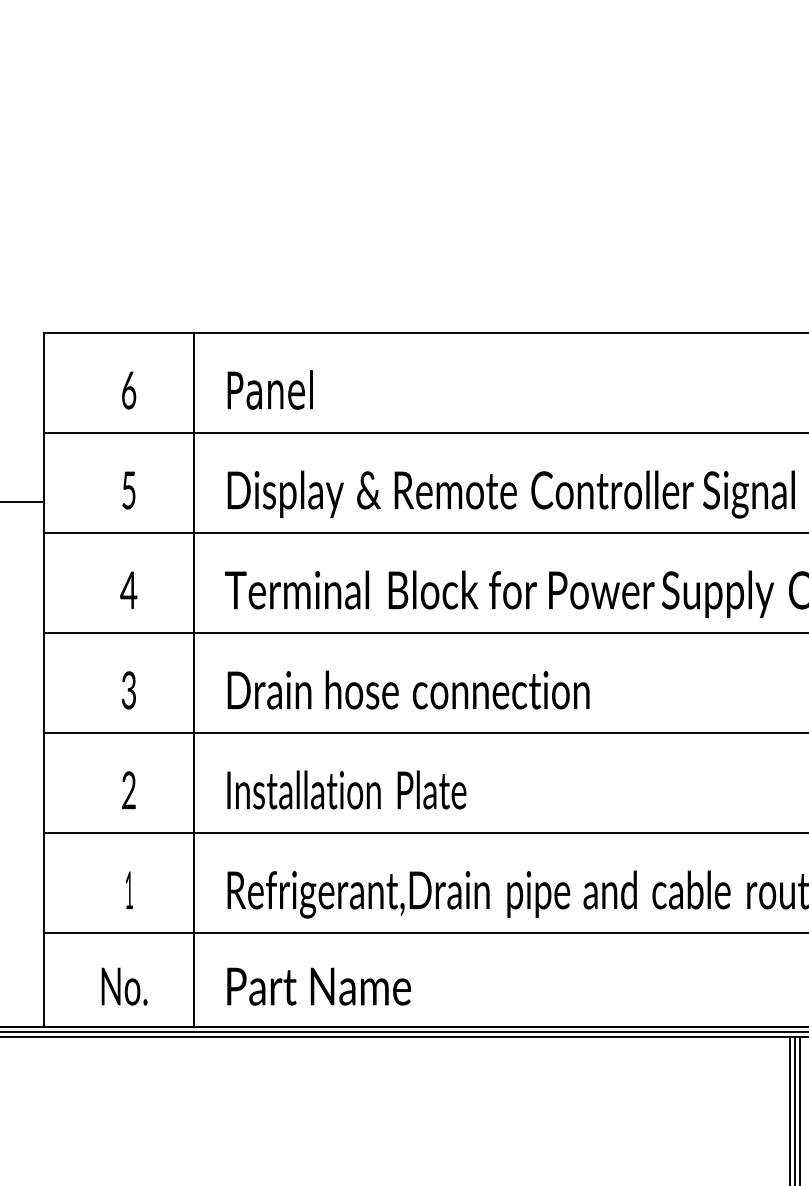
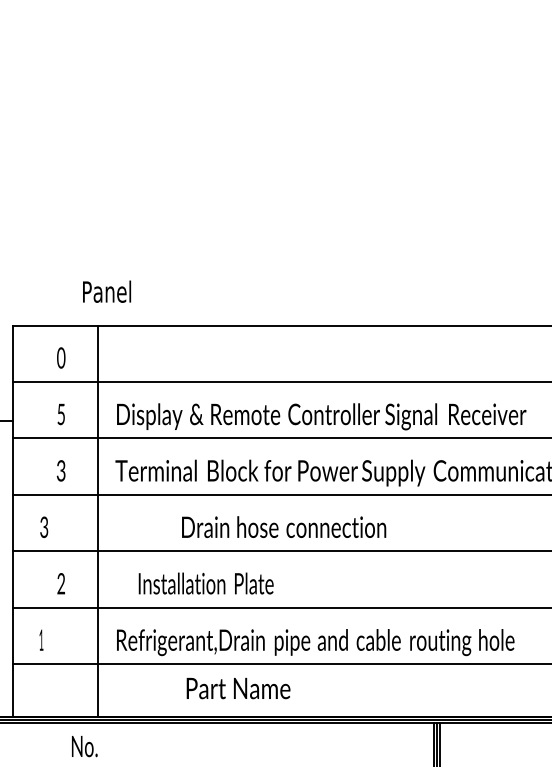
text: (129, 389) -> (61, 357), 6 -> 0
text: (271, 389) -> (107, 291), moved
text: (127, 589) -> (60, 470), 4 -> 3
text: (129, 688) -> (44, 526), moved
text: (409, 688) -> (284, 526), moved
text: (345, 789) -> (205, 583), moved
text: (129, 889) -> (41, 639), moved
text: (124, 986) -> (84, 746), moved
text: (318, 986) -> (238, 688), moved

